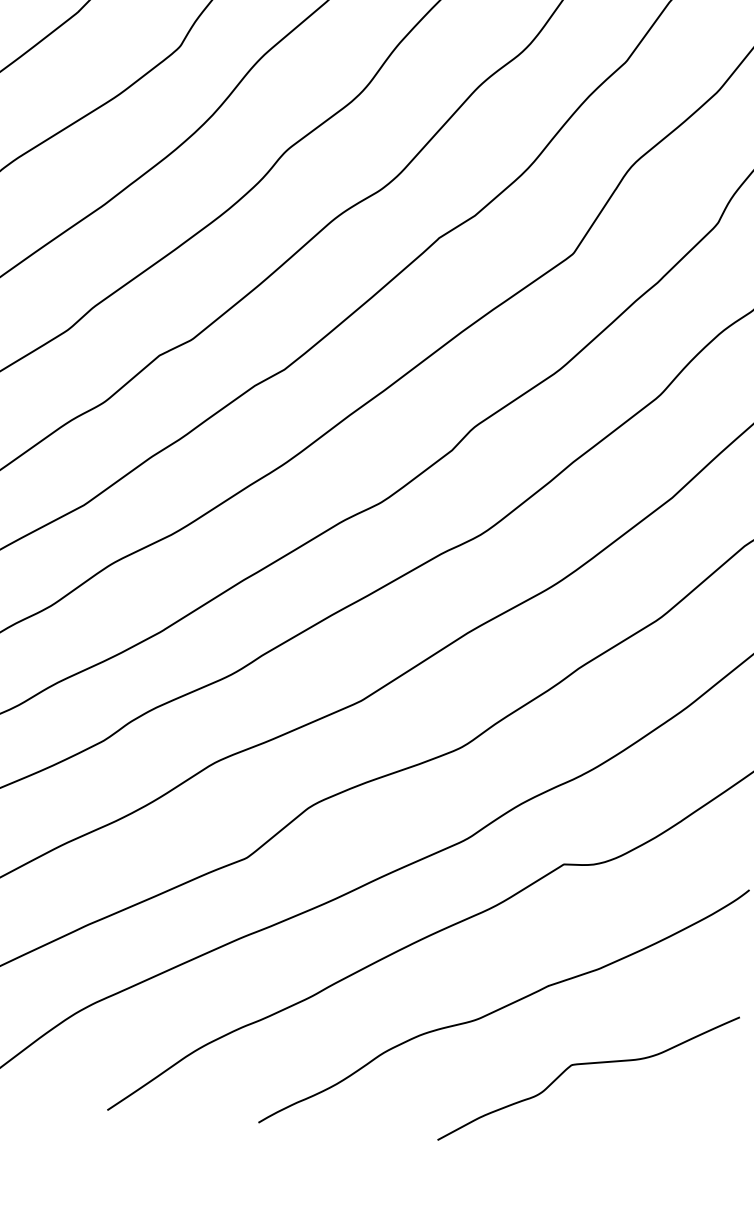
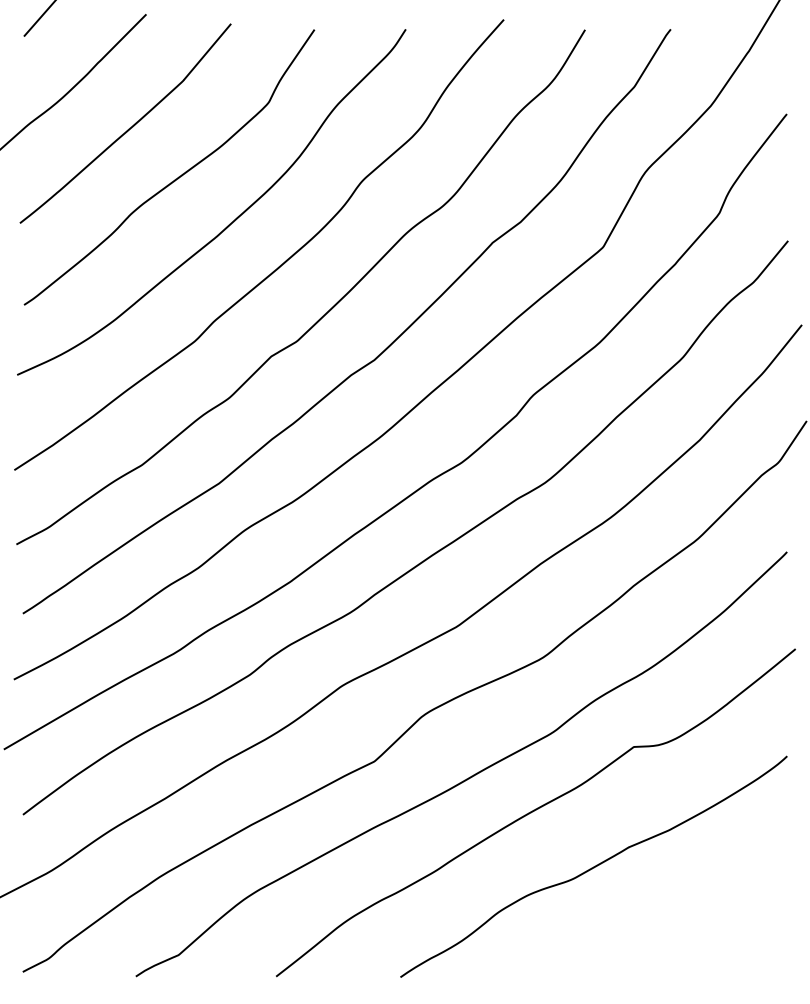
curve: (587, 1065) -> (665, 909), removed

